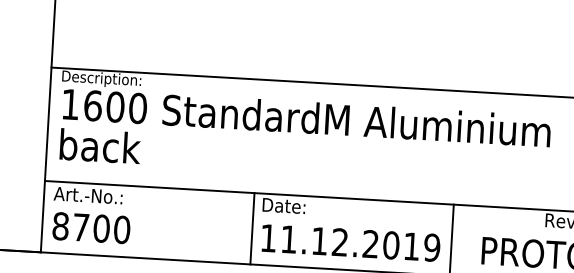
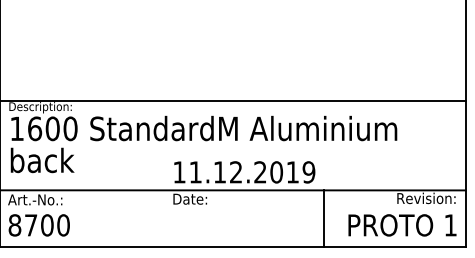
line: (252, 228) -> (166, 218), removed
text: (350, 243) -> (244, 172), moved

